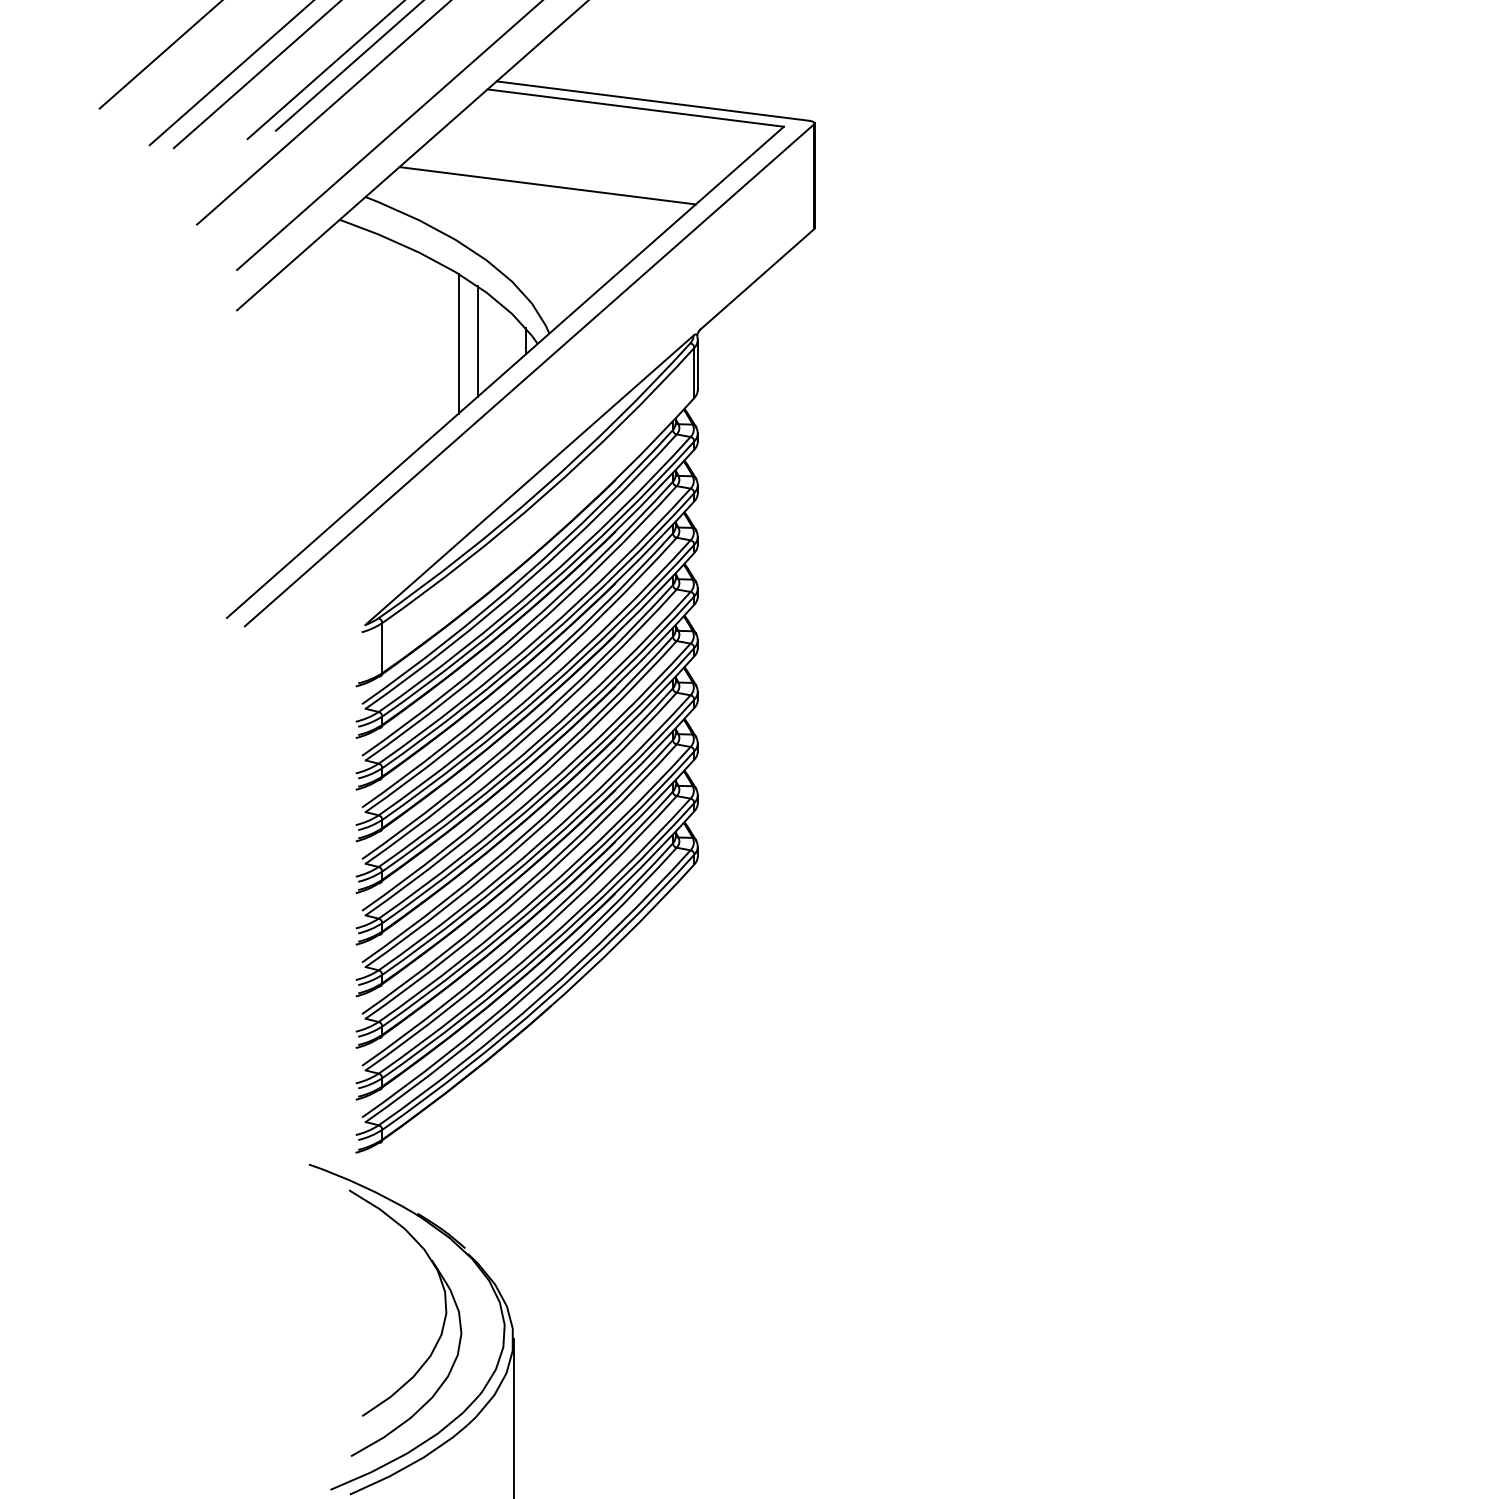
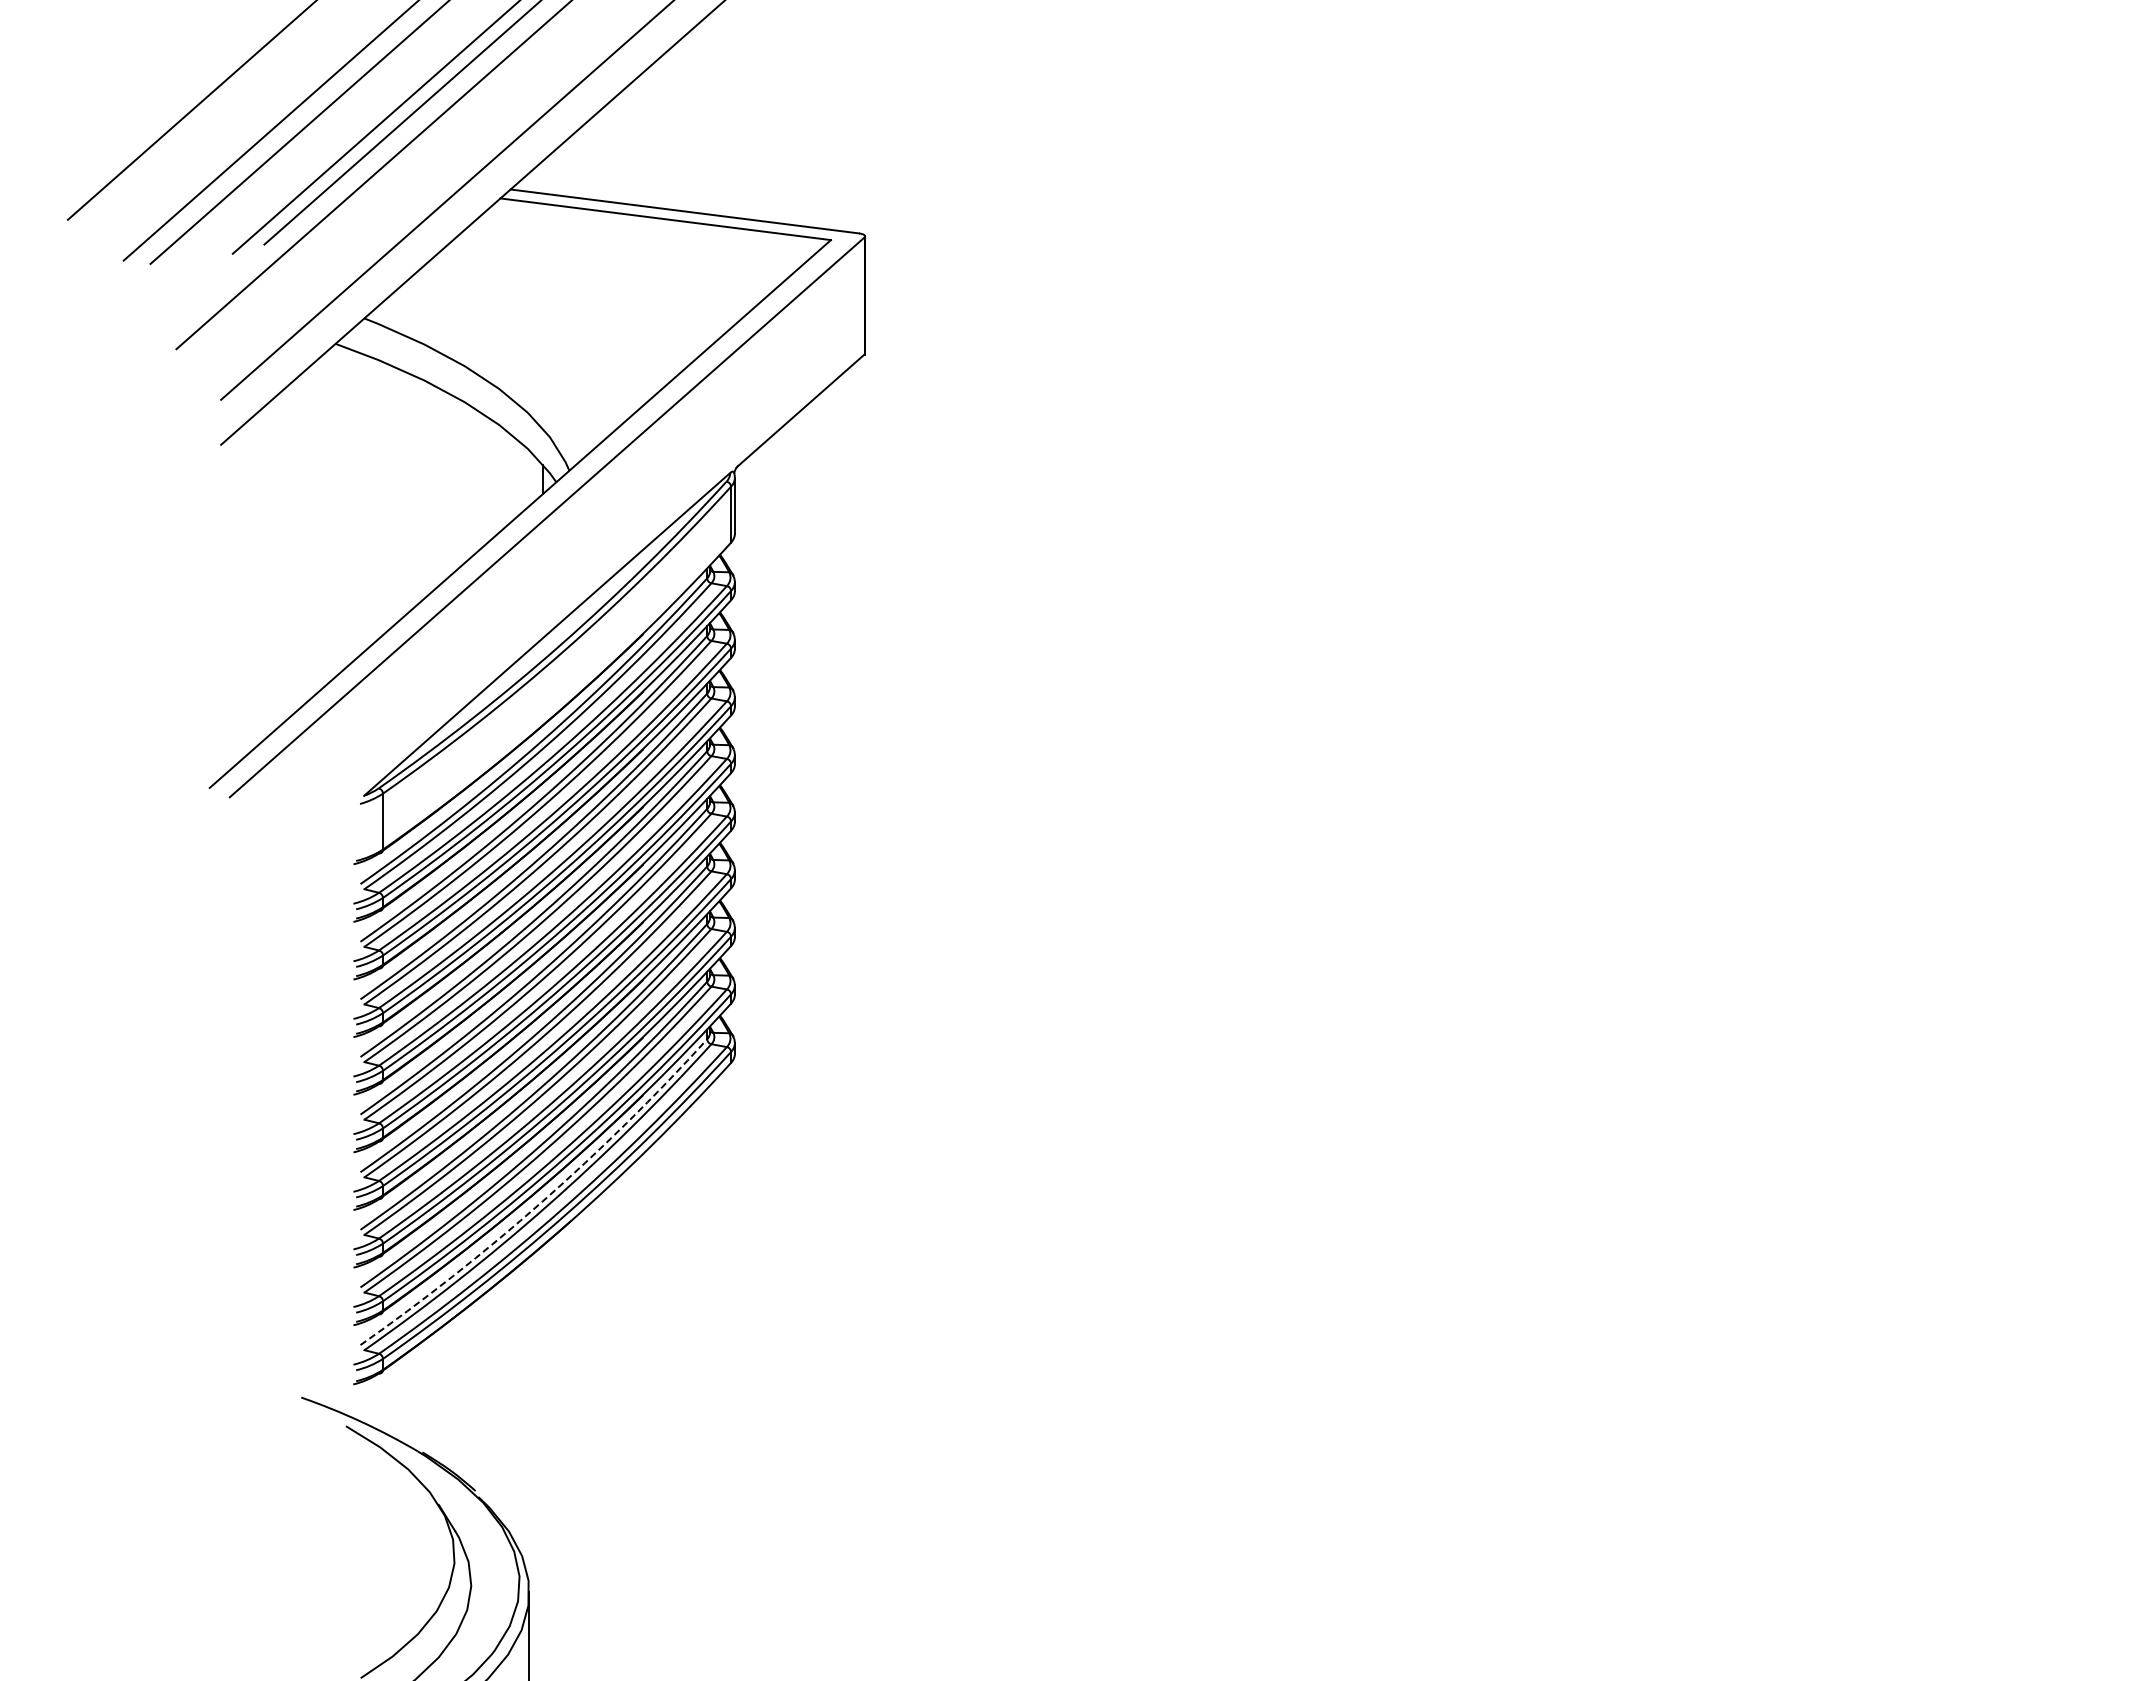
line: (547, 185) -> (567, 305), removed
line: (477, 341) -> (489, 479), removed
line: (458, 344) -> (468, 482), removed
arc: (525, 988) -> (542, 1201), solid -> dashed

